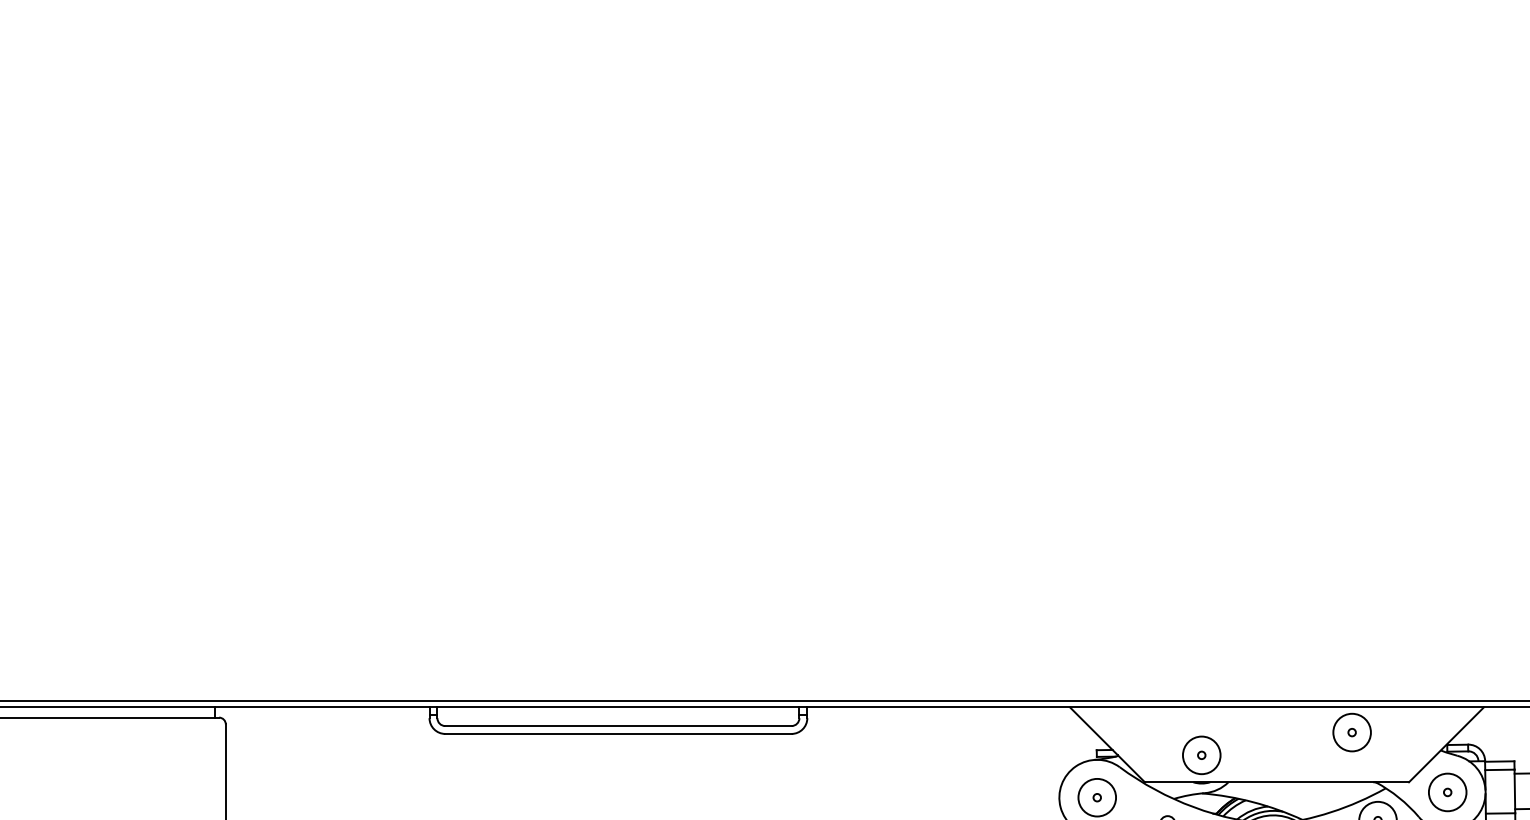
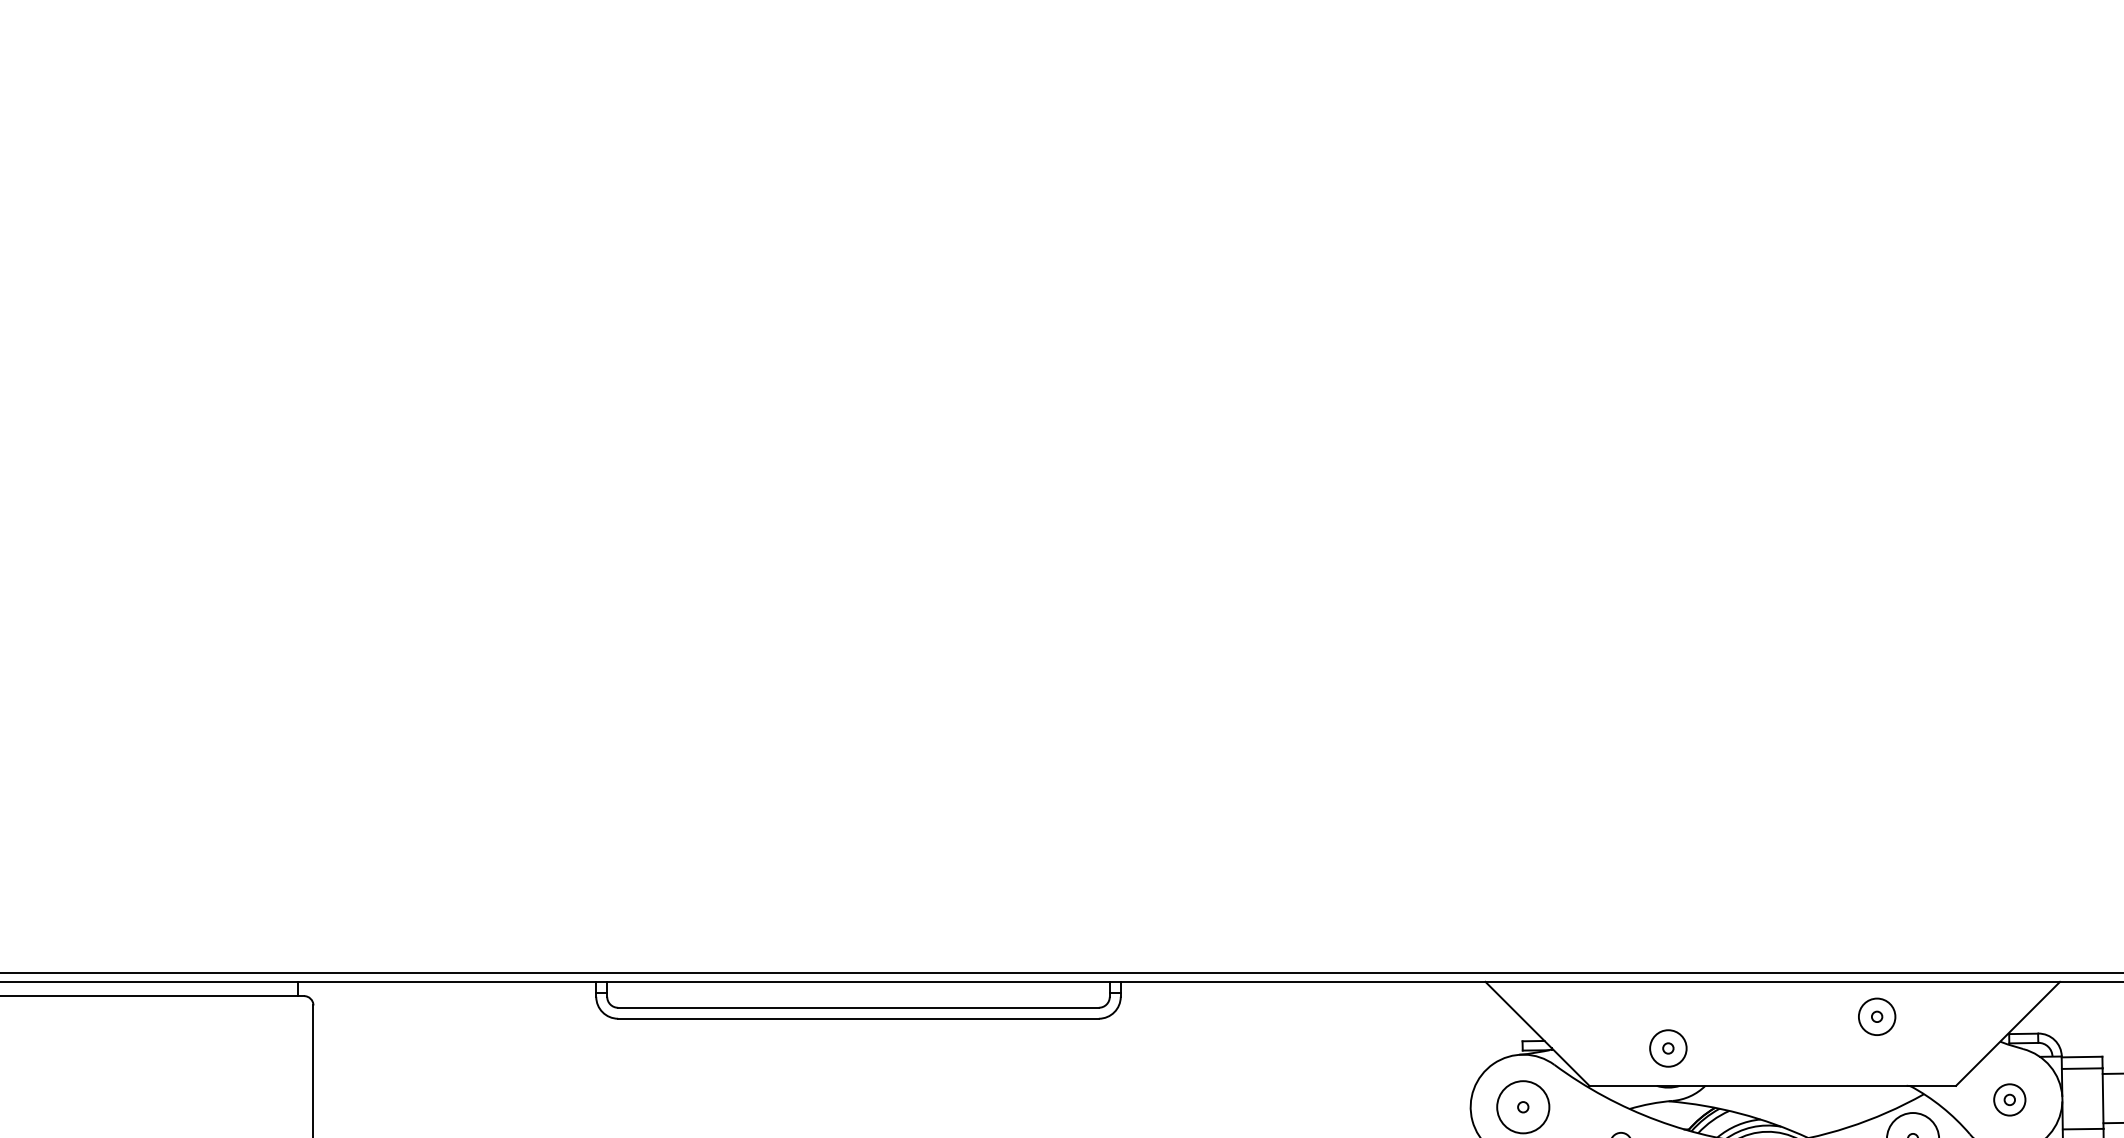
circle: (1351, 732) -> (1876, 1016), size x0.7
circle: (1201, 755) -> (1667, 1048), size x0.7
circle: (1447, 792) -> (2009, 1100), size x0.6

